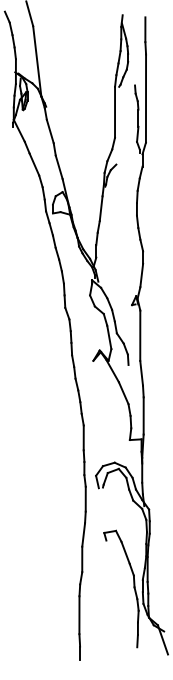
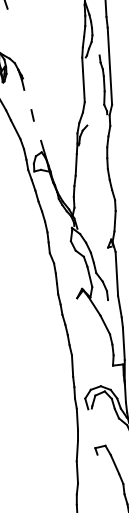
line: (37, 61) -> (13, 39), removed
line: (49, 131) -> (27, 99), removed
line: (58, 167) -> (36, 130), removed

